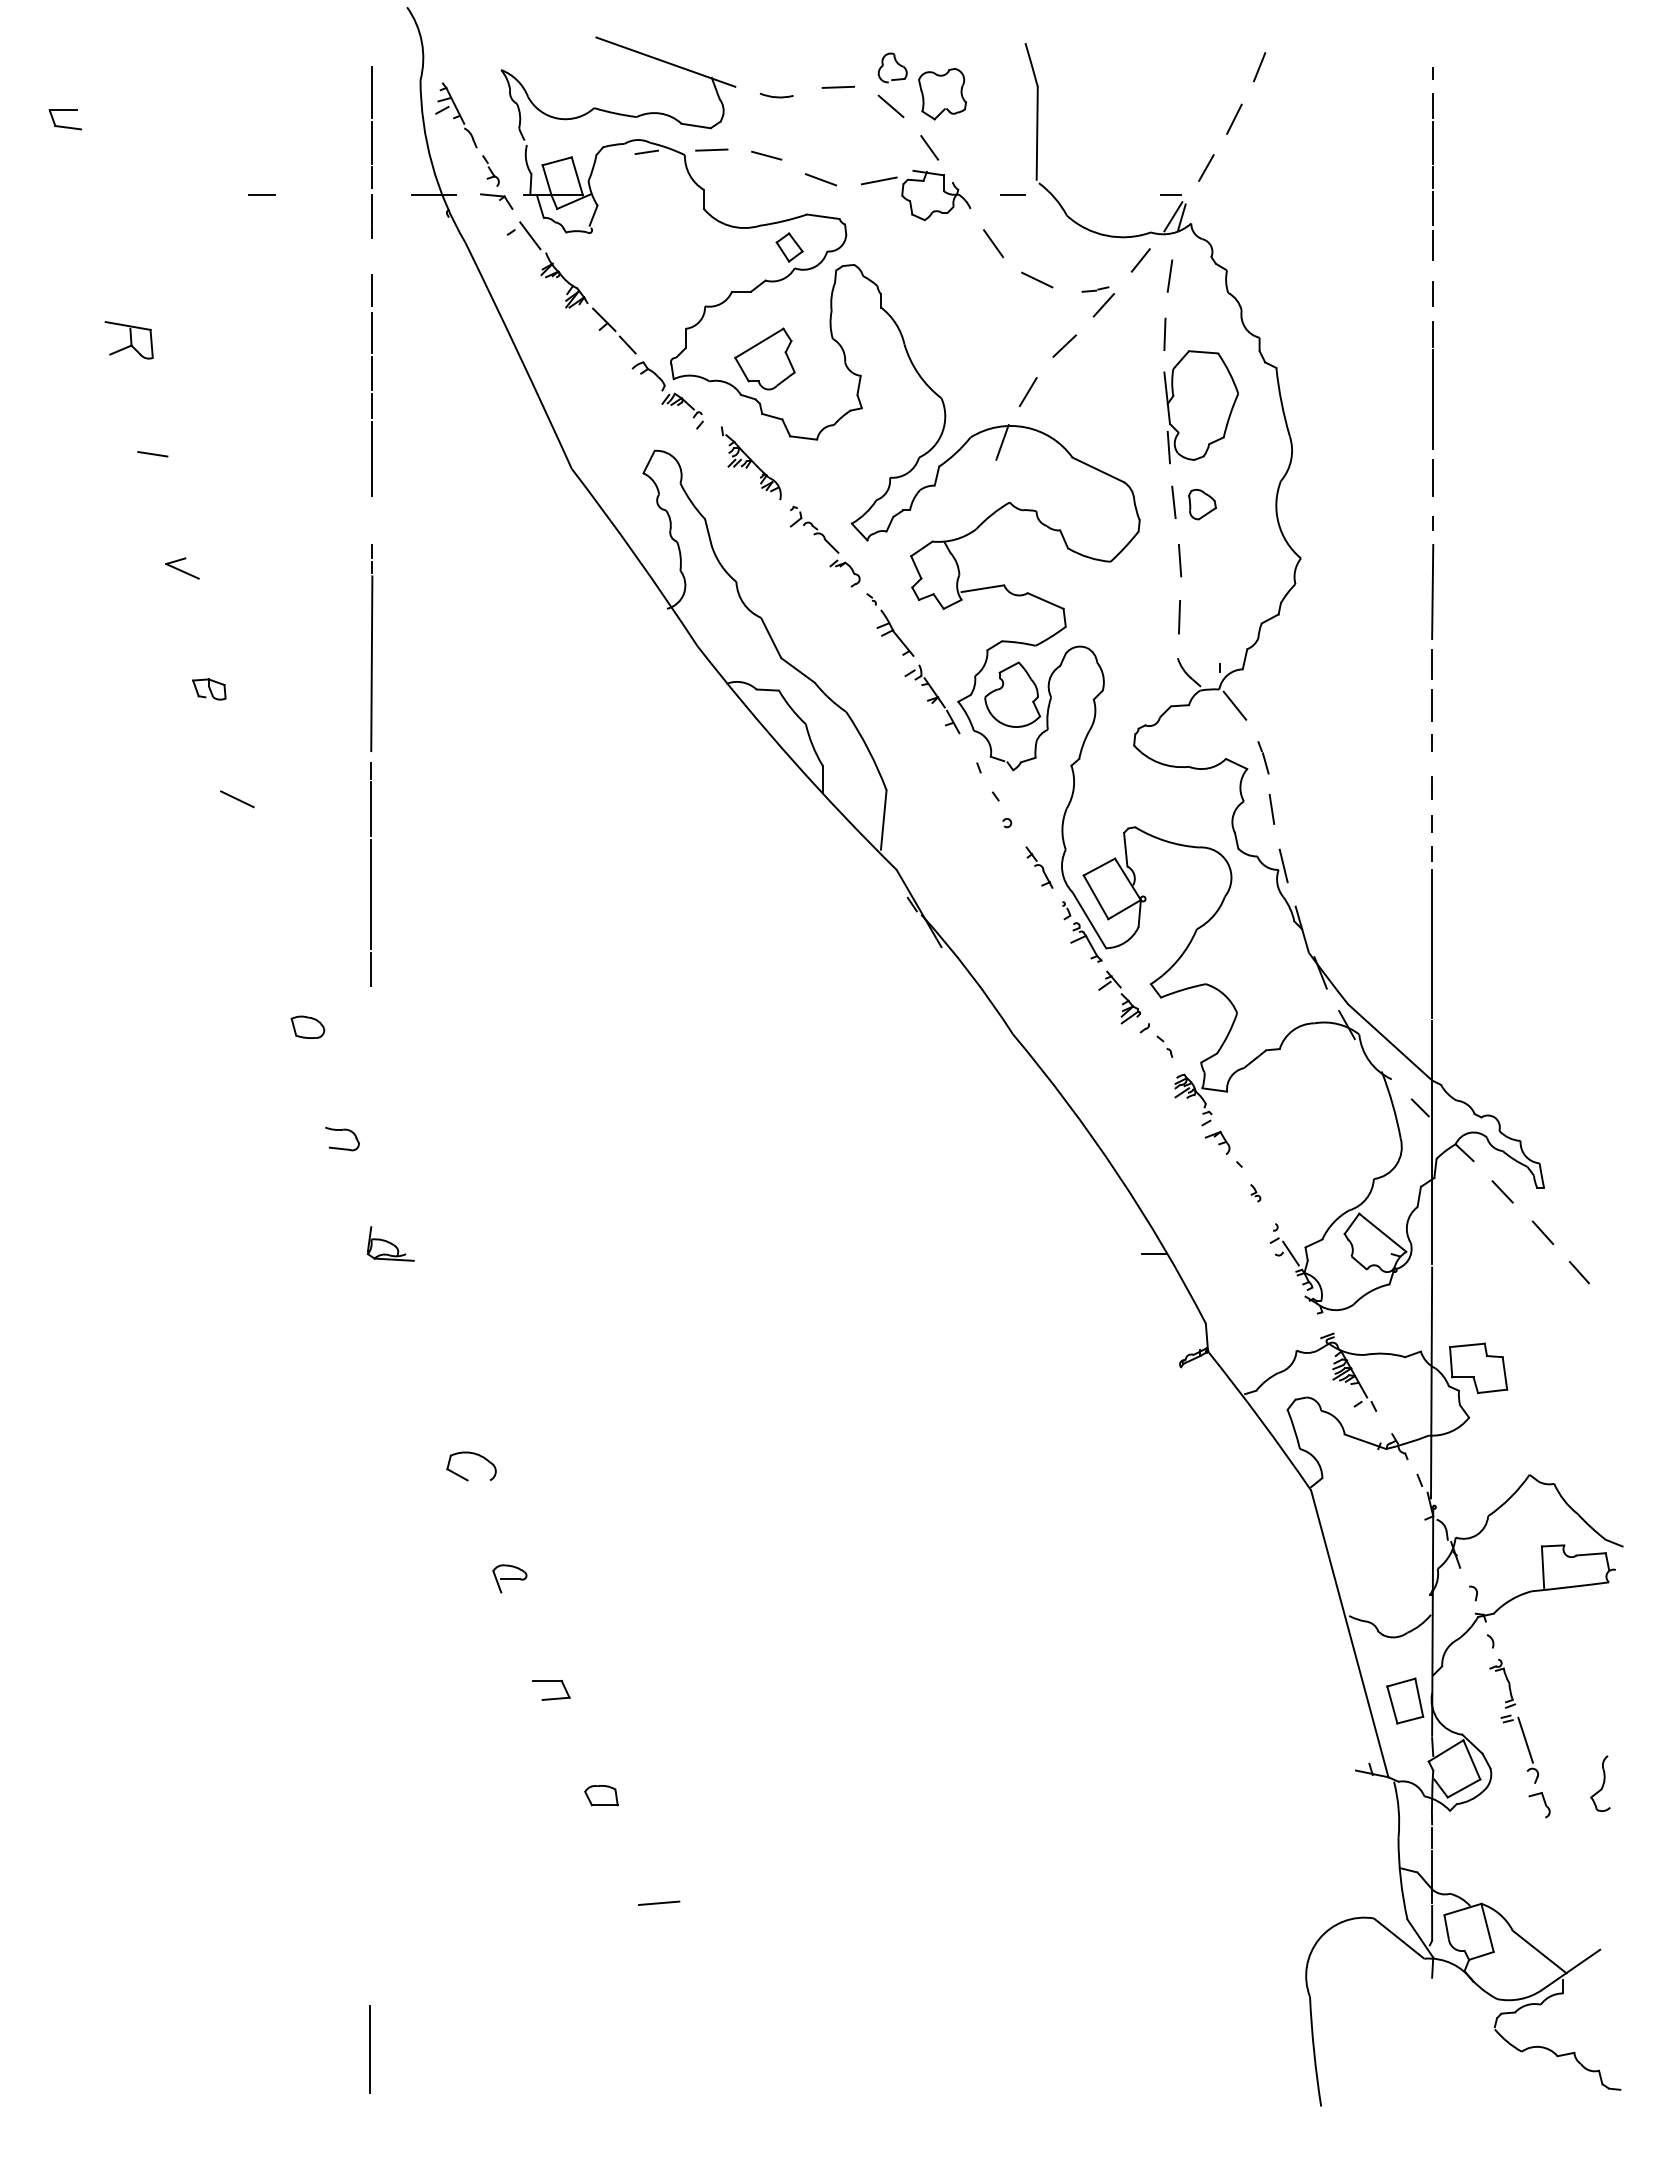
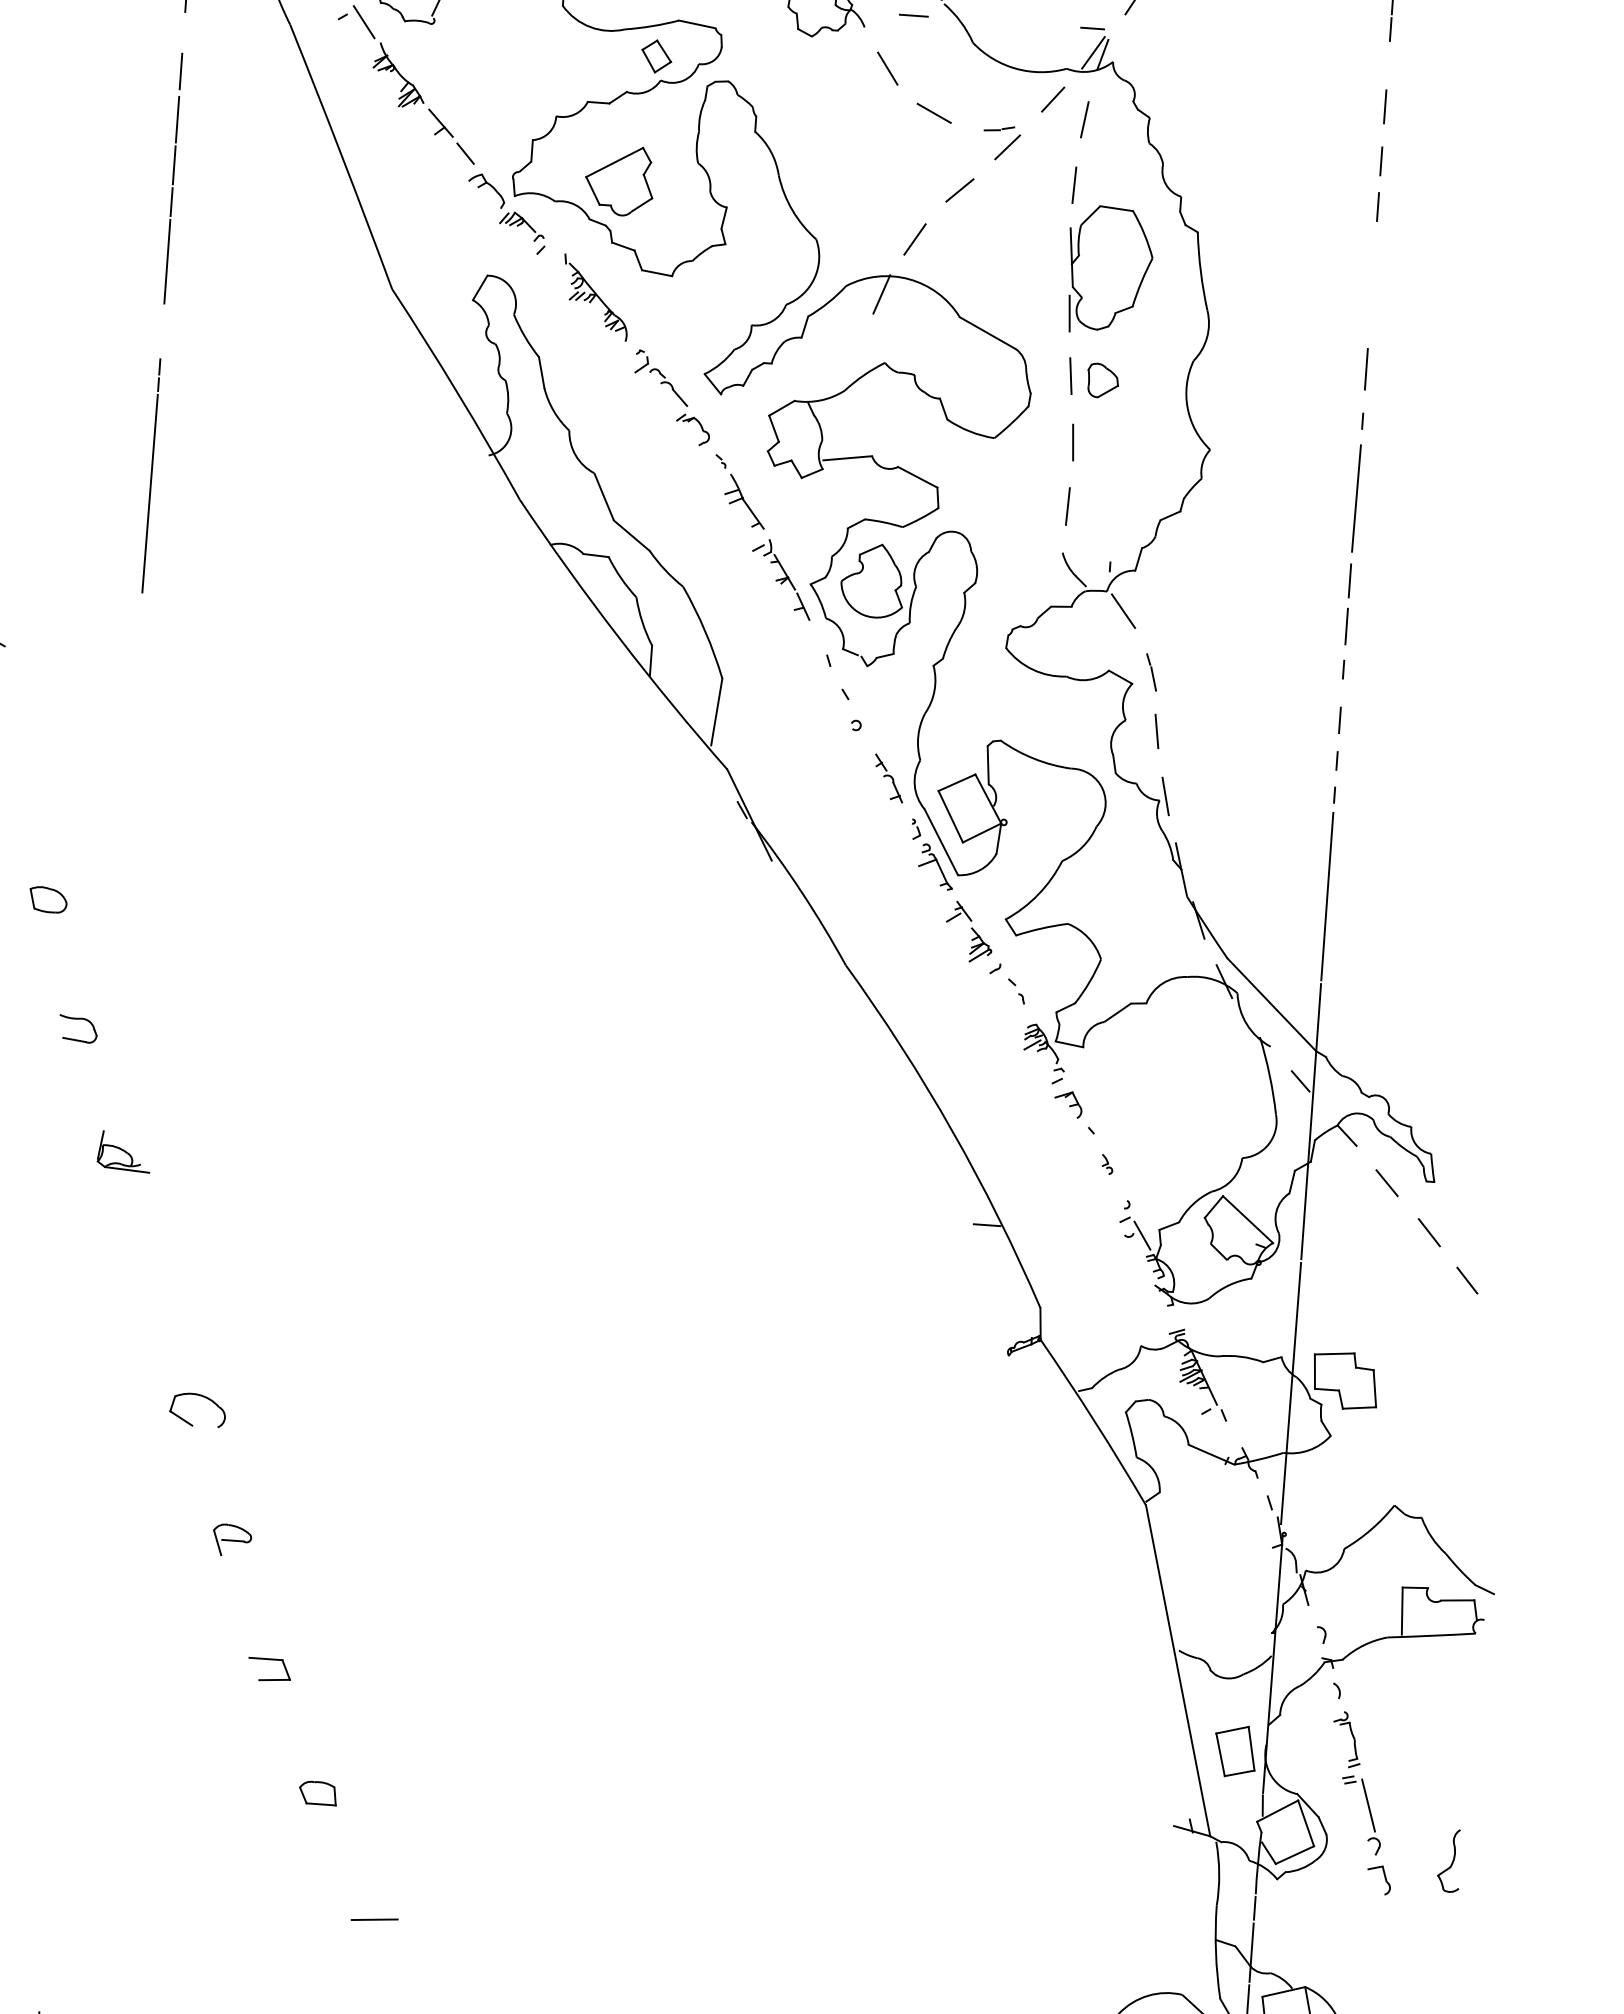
line: (1433, 208) -> (1388, 64), removed
line: (1433, 399) -> (1373, 280), removed
line: (370, 874) -> (131, 732), removed

